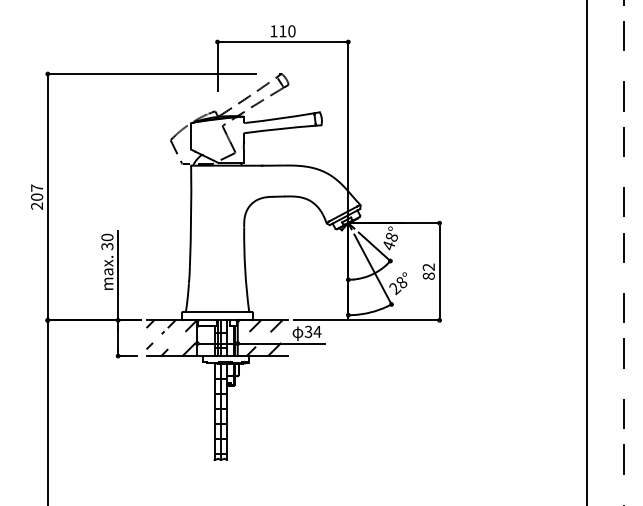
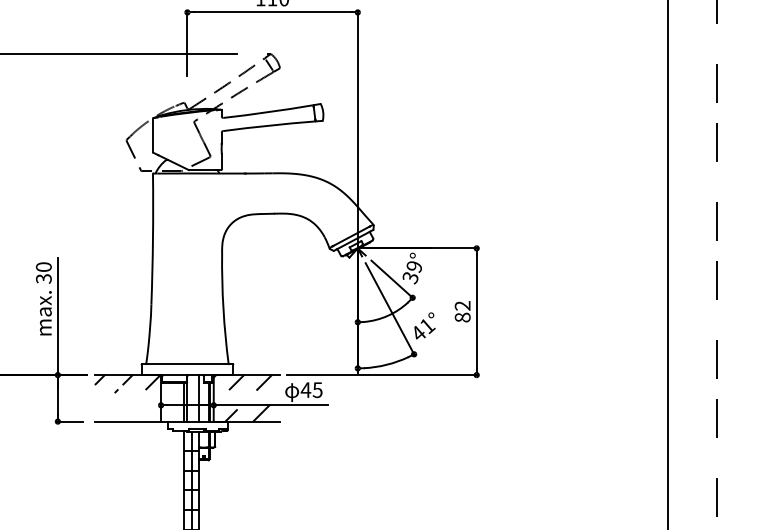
text: (389, 241) -> (411, 272), 48° -> 39°
text: (398, 286) -> (423, 330), 28° -> 41°
text: (312, 331) -> (311, 389), 34 -> 45
hatch: (220, 338) -> (191, 398), removed
hatch: (170, 349) -> (126, 413), removed

